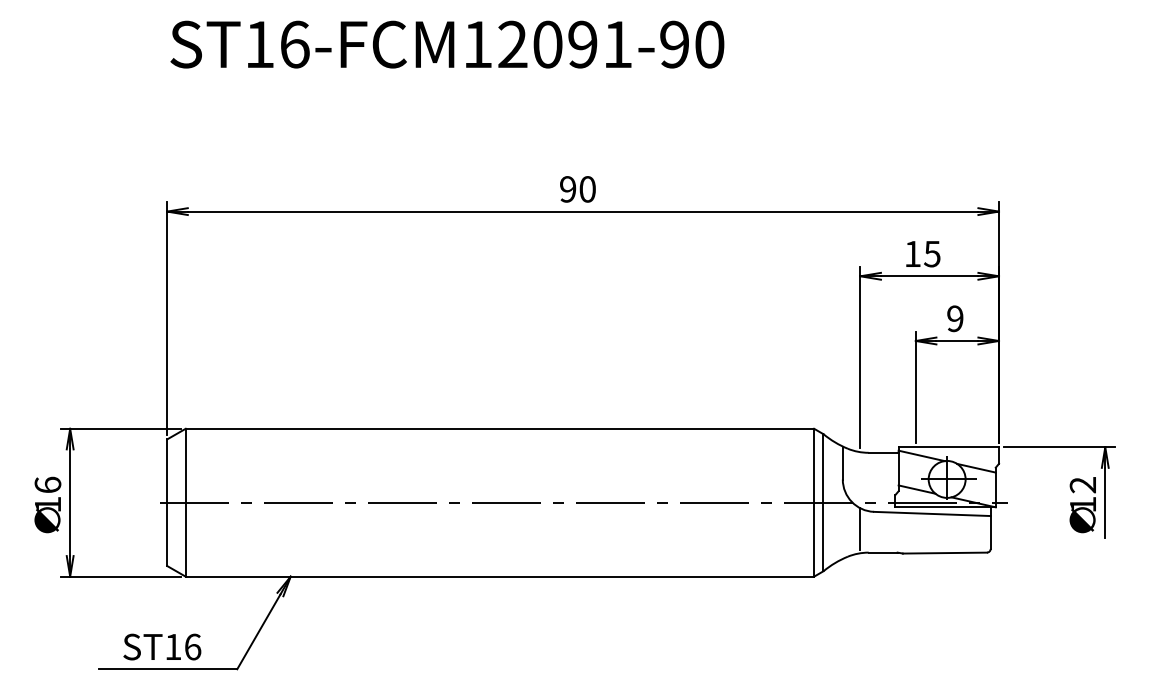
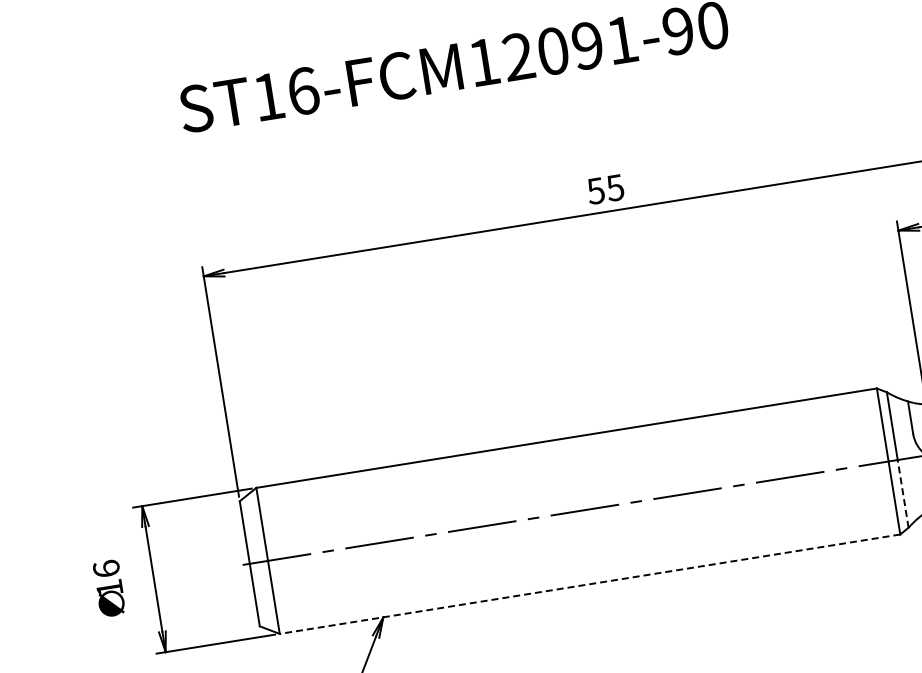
text: (577, 189) -> (605, 189), 90 -> 55
text: (47, 504) -> (109, 588), moved
line: (823, 536) -> (903, 493), solid -> dashed
line: (499, 576) -> (589, 584), solid -> dashed

